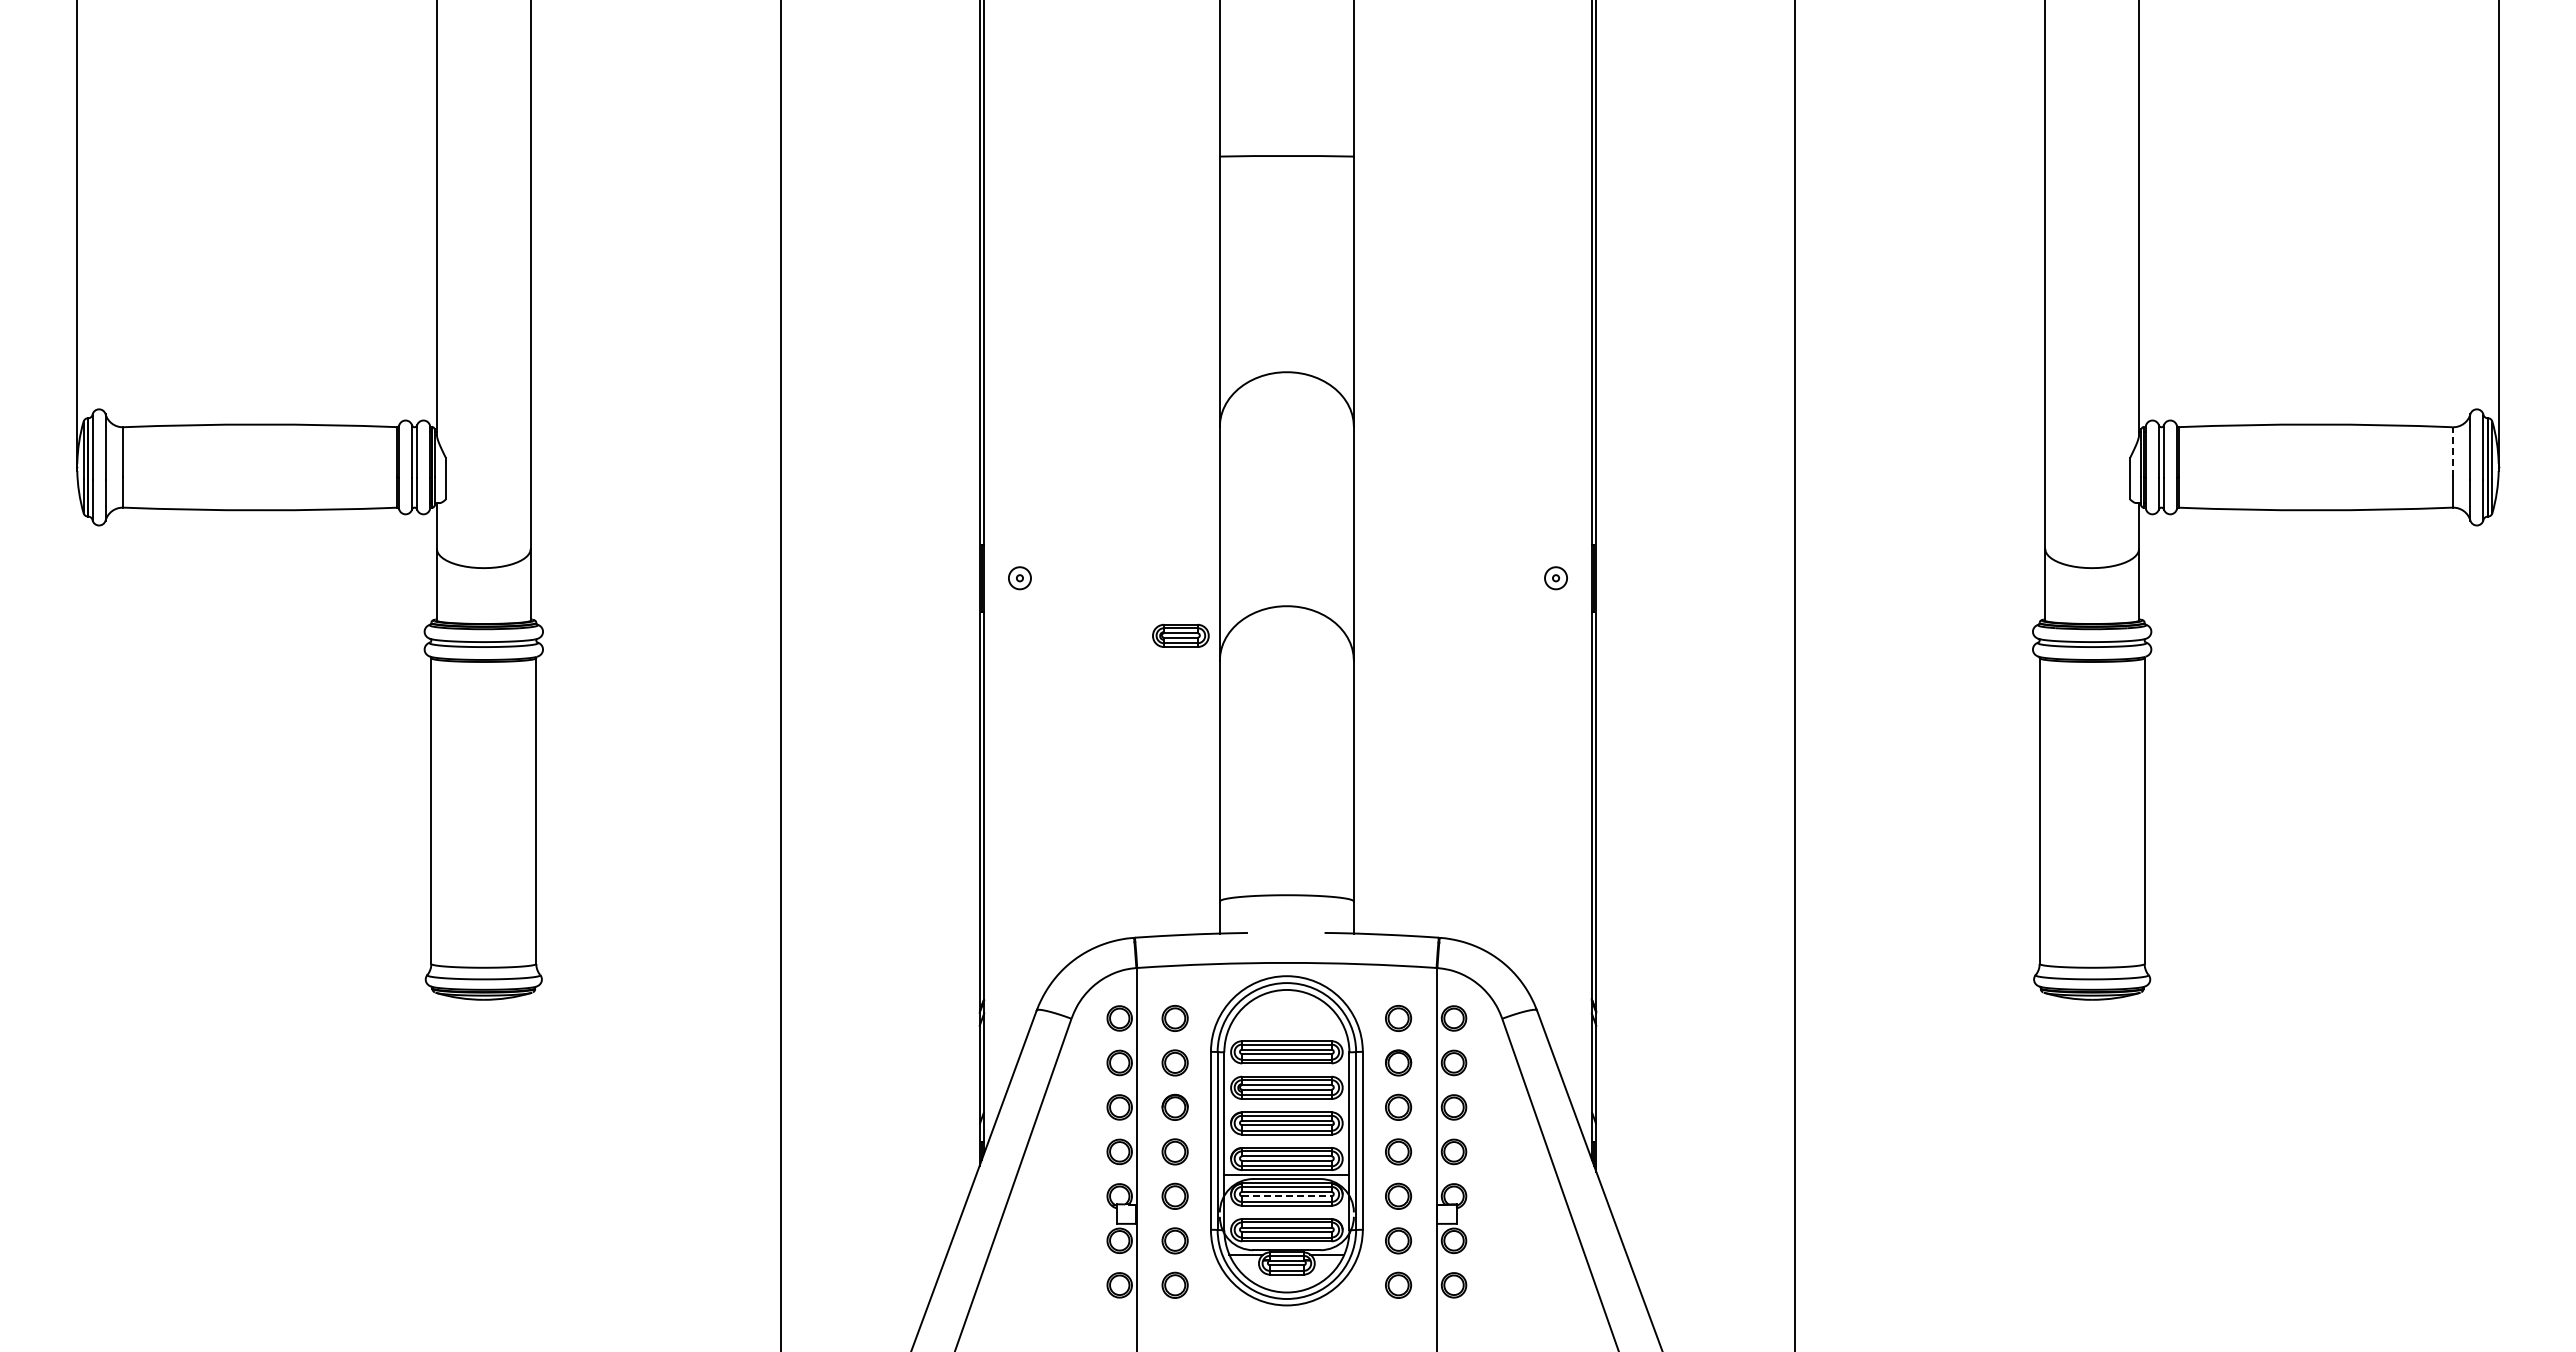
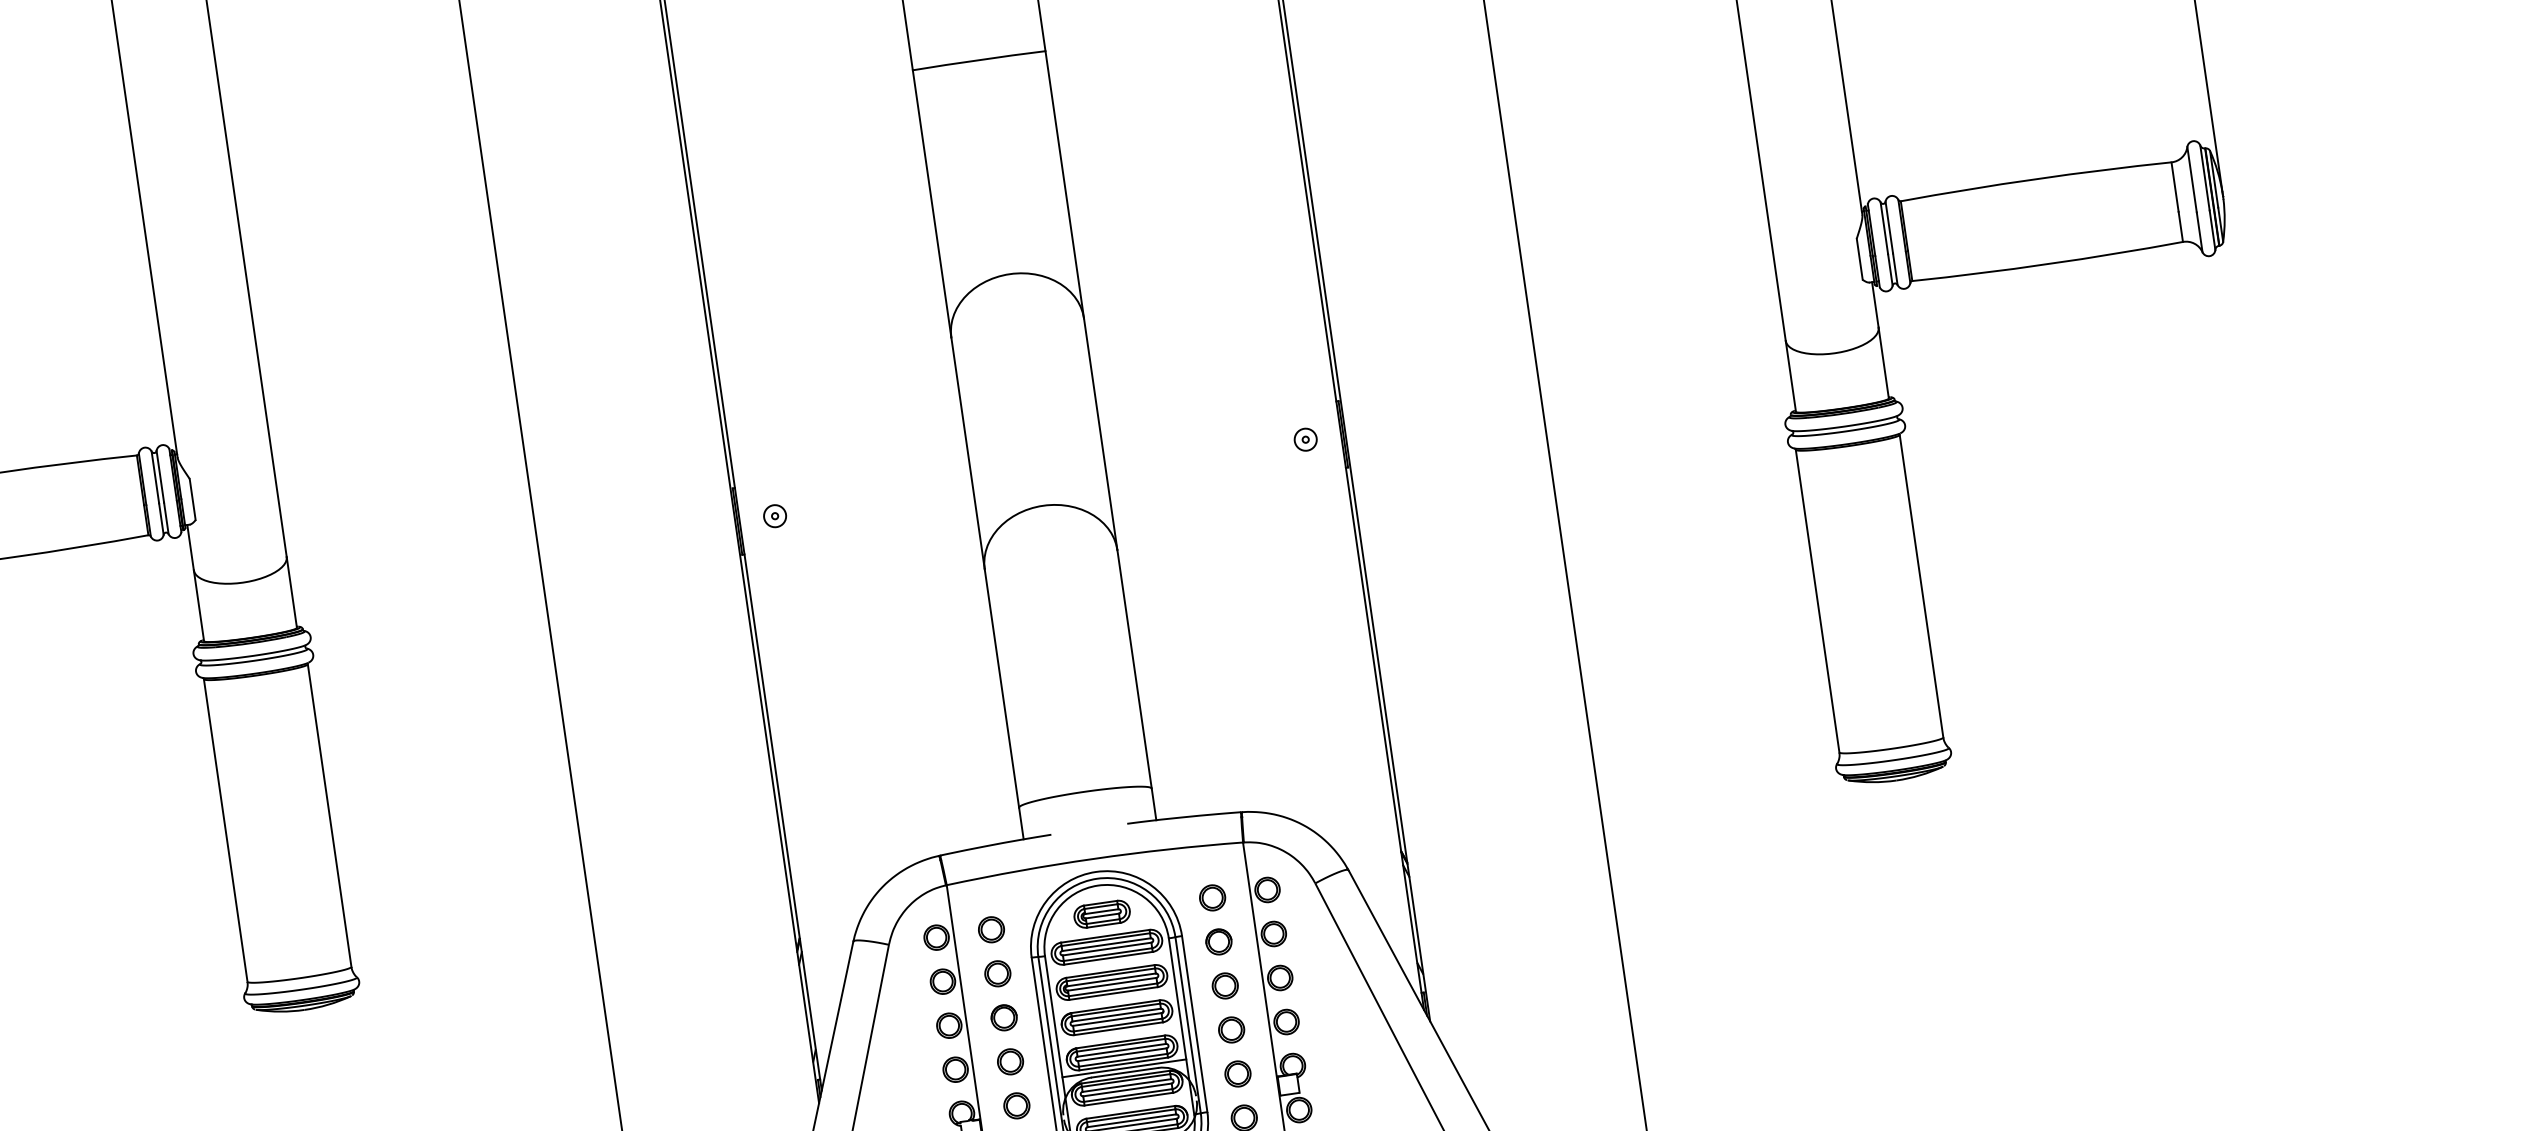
line: (2452, 451) -> (2174, 186), dashed -> solid
part: (1180, 635) -> (1101, 913), moved
line: (1286, 1196) -> (1127, 1090), dashed -> solid

